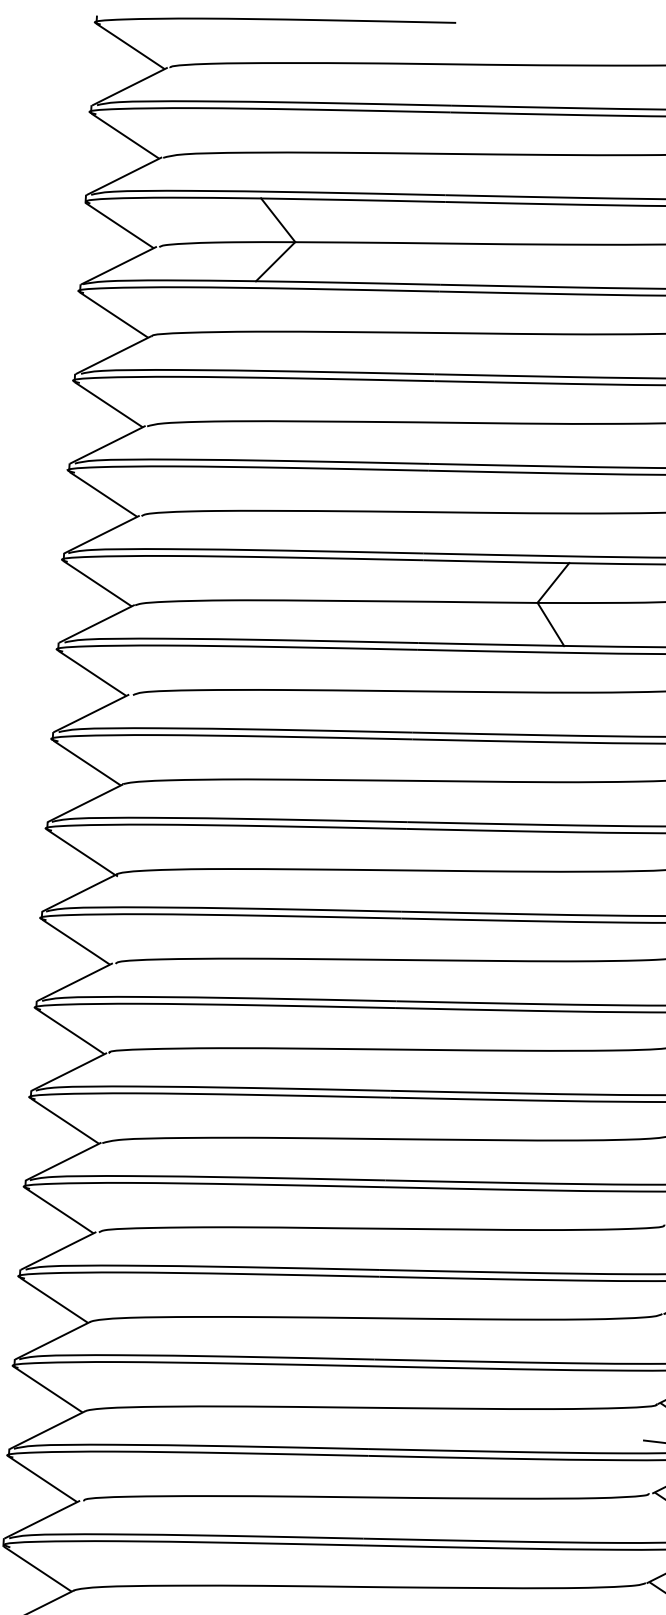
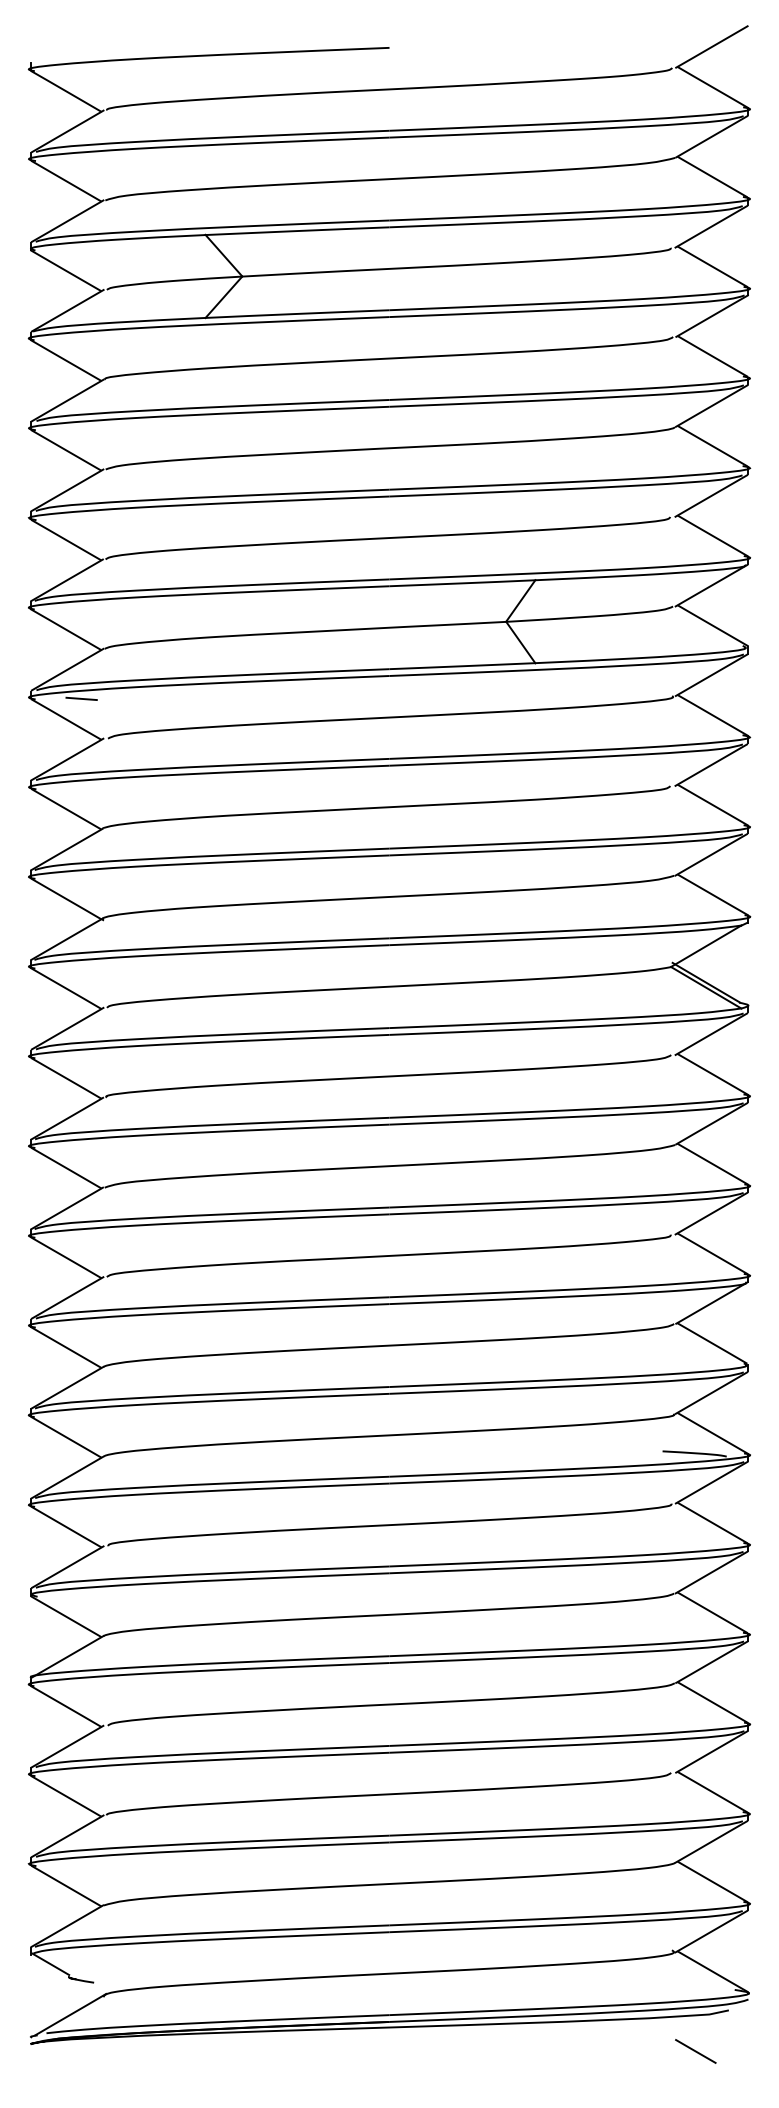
line: (108, 653) -> (81, 698), added

